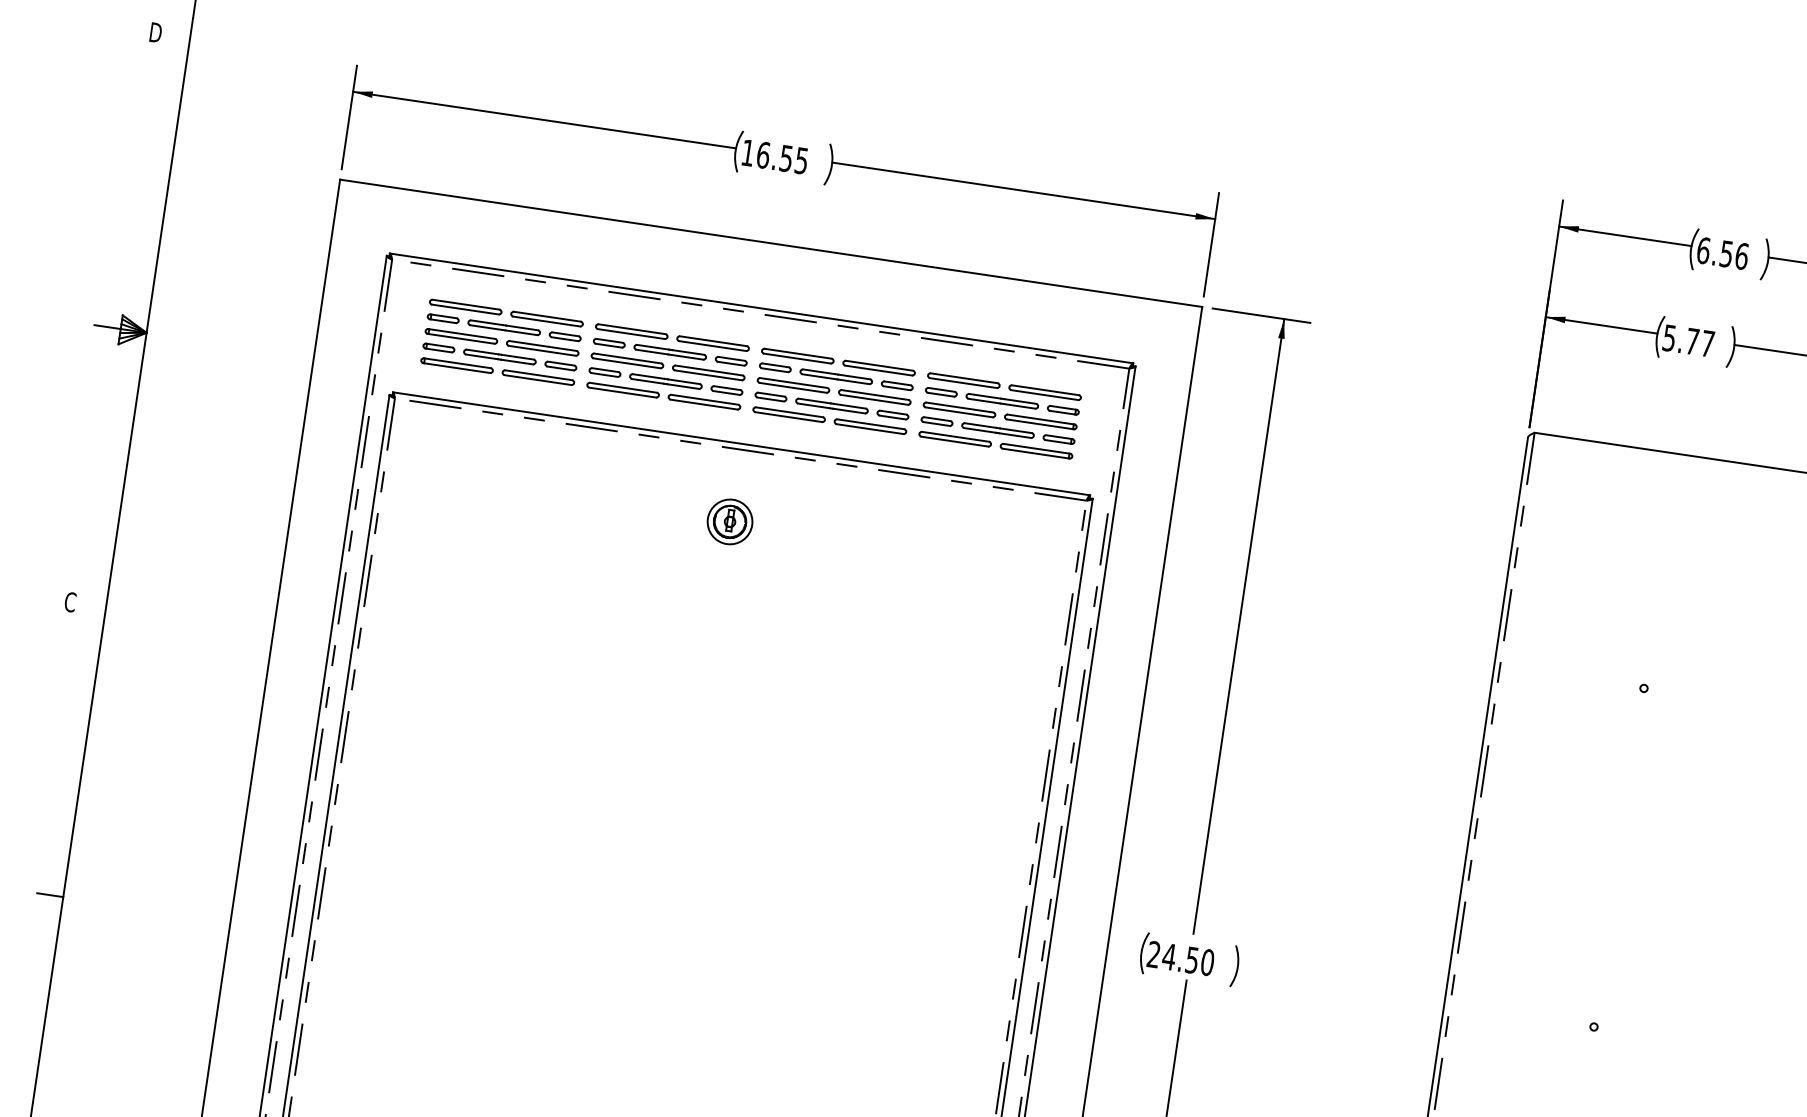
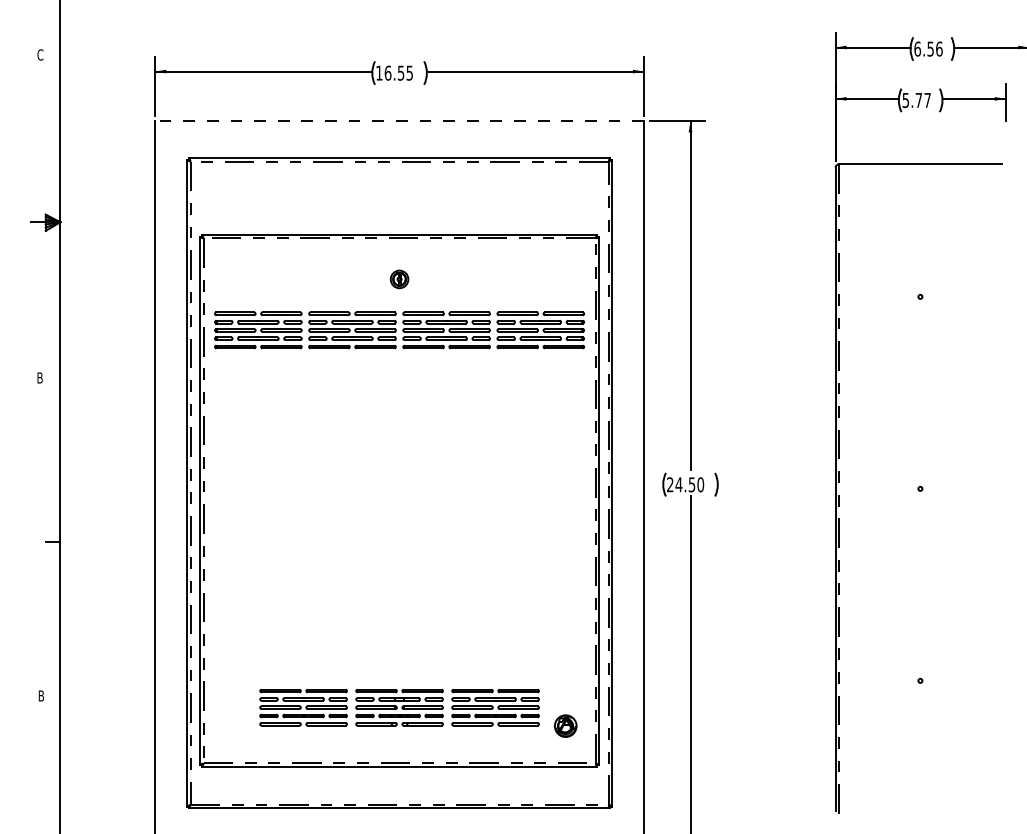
text: (155, 31) -> (40, 54), D -> C
line: (770, 243) -> (399, 121), solid -> dashed
part: (750, 379) -> (399, 330), moved
part: (729, 522) -> (399, 279), size x0.7
text: (71, 601) -> (40, 377), C -> B

